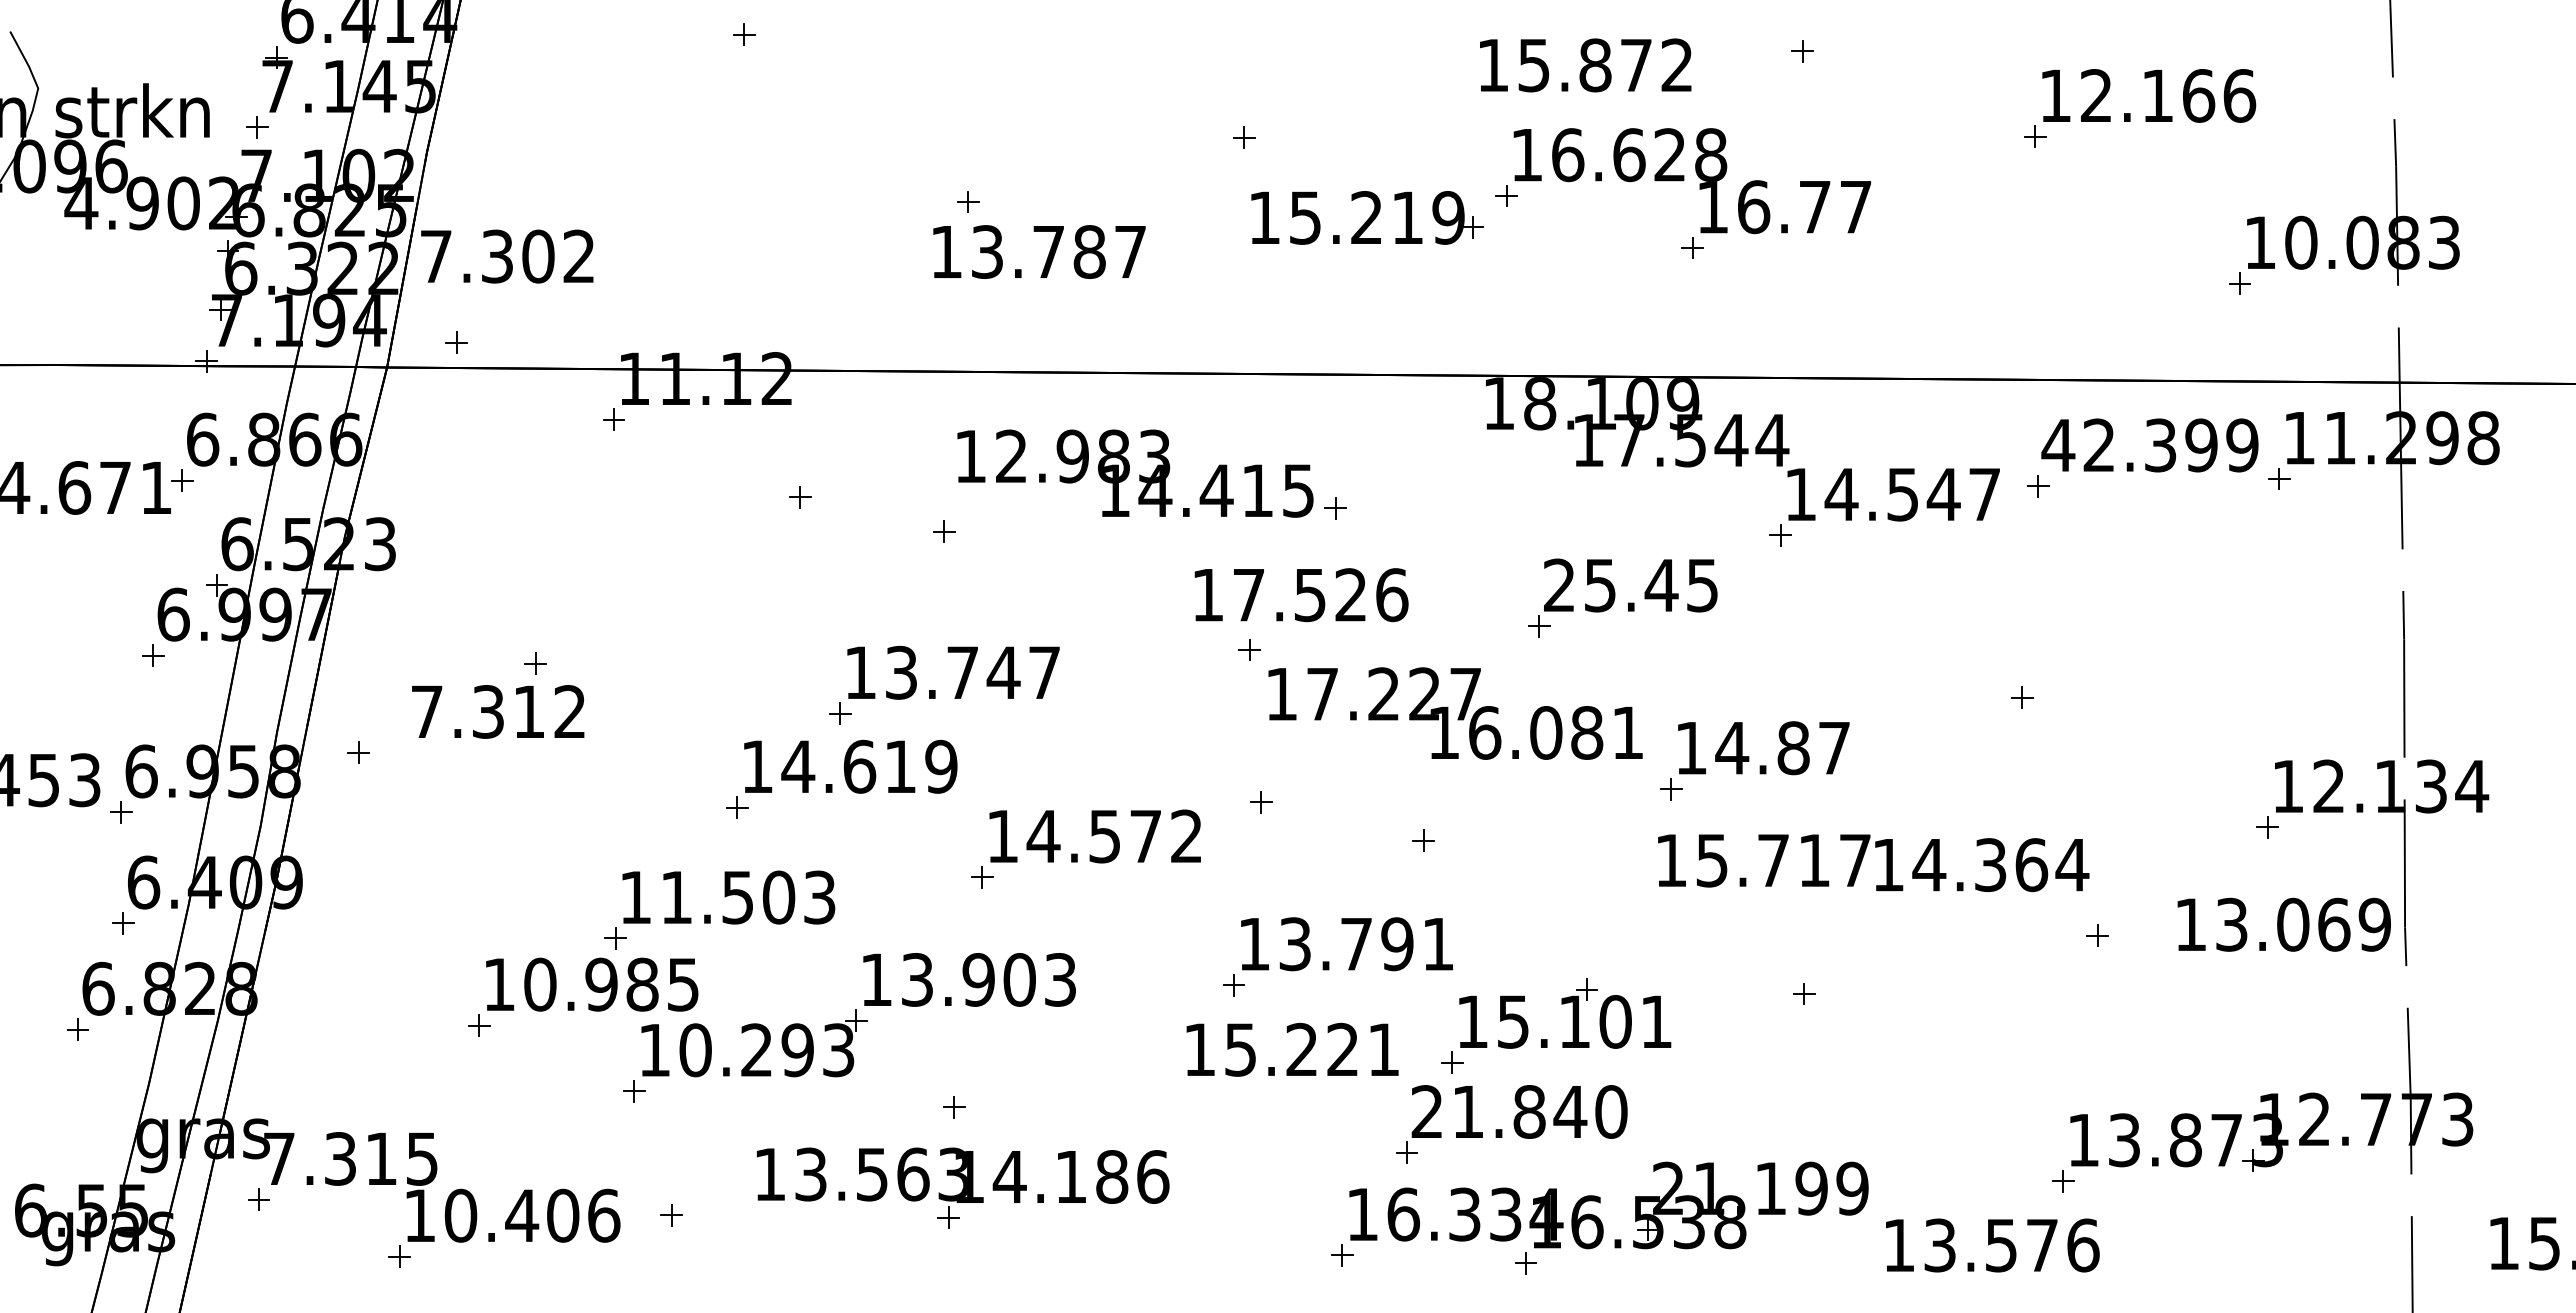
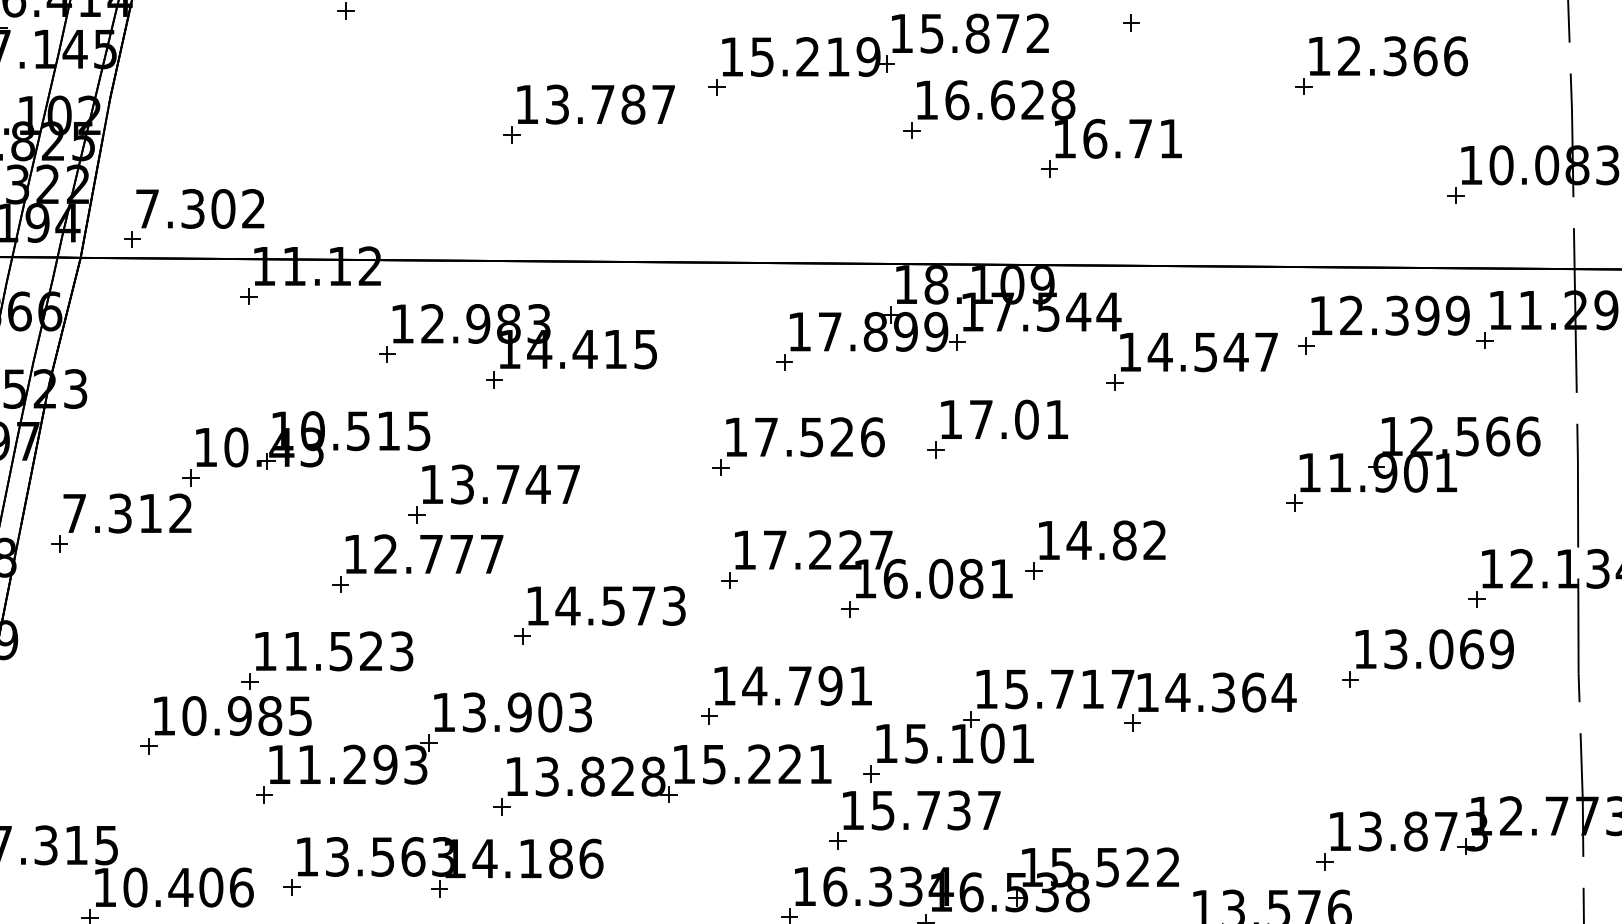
text: (2157, 95) -> (1394, 55), 12.166 -> 12.366
text: (1856, 207) -> (1171, 139), 16.77 -> 16.71
part: (1367, 217) -> (808, 56), moved
text: (1039, 251) -> (596, 104), moved
text: (507, 256) -> (200, 208), moved
text: (2058, 445) -> (1321, 315), 42.399 -> 12.399
part: (1460, 463) -> (877, 329), added
text: (1135, 473) -> (524, 336), moved
text: (1630, 585) -> (1003, 419), 25.45 -> 17.01
text: (1301, 595) -> (805, 437), moved
part: (699, 613) -> (312, 440), added
part: (2191, 632) -> (1420, 454), added
text: (498, 711) -> (127, 513), moved
text: (1455, 713) -> (873, 564), moved
text: (1834, 747) -> (1155, 539), 14.87 -> 14.82
text: (869, 766) -> (438, 554), 14.619 -> 12.777
text: (1186, 836) -> (674, 606), 14.572 -> 14.573
text: (1873, 863) -> (1136, 691), moved
text: (778, 897) -> (371, 651), 11.503 -> 11.523
text: (2283, 924) -> (1434, 649), moved
text: (1295, 944) -> (754, 686), 13.791 -> 14.791
text: (695, 1050) -> (309, 764), 10.293 -> 11.293
part: (1075, 1070) -> (591, 779), added
text: (1519, 1111) -> (921, 810), 21.840 -> 15.737
part: (962, 1187) -> (449, 866), moved
text: (1760, 1188) -> (1100, 867), 21.199 -> 15.522

